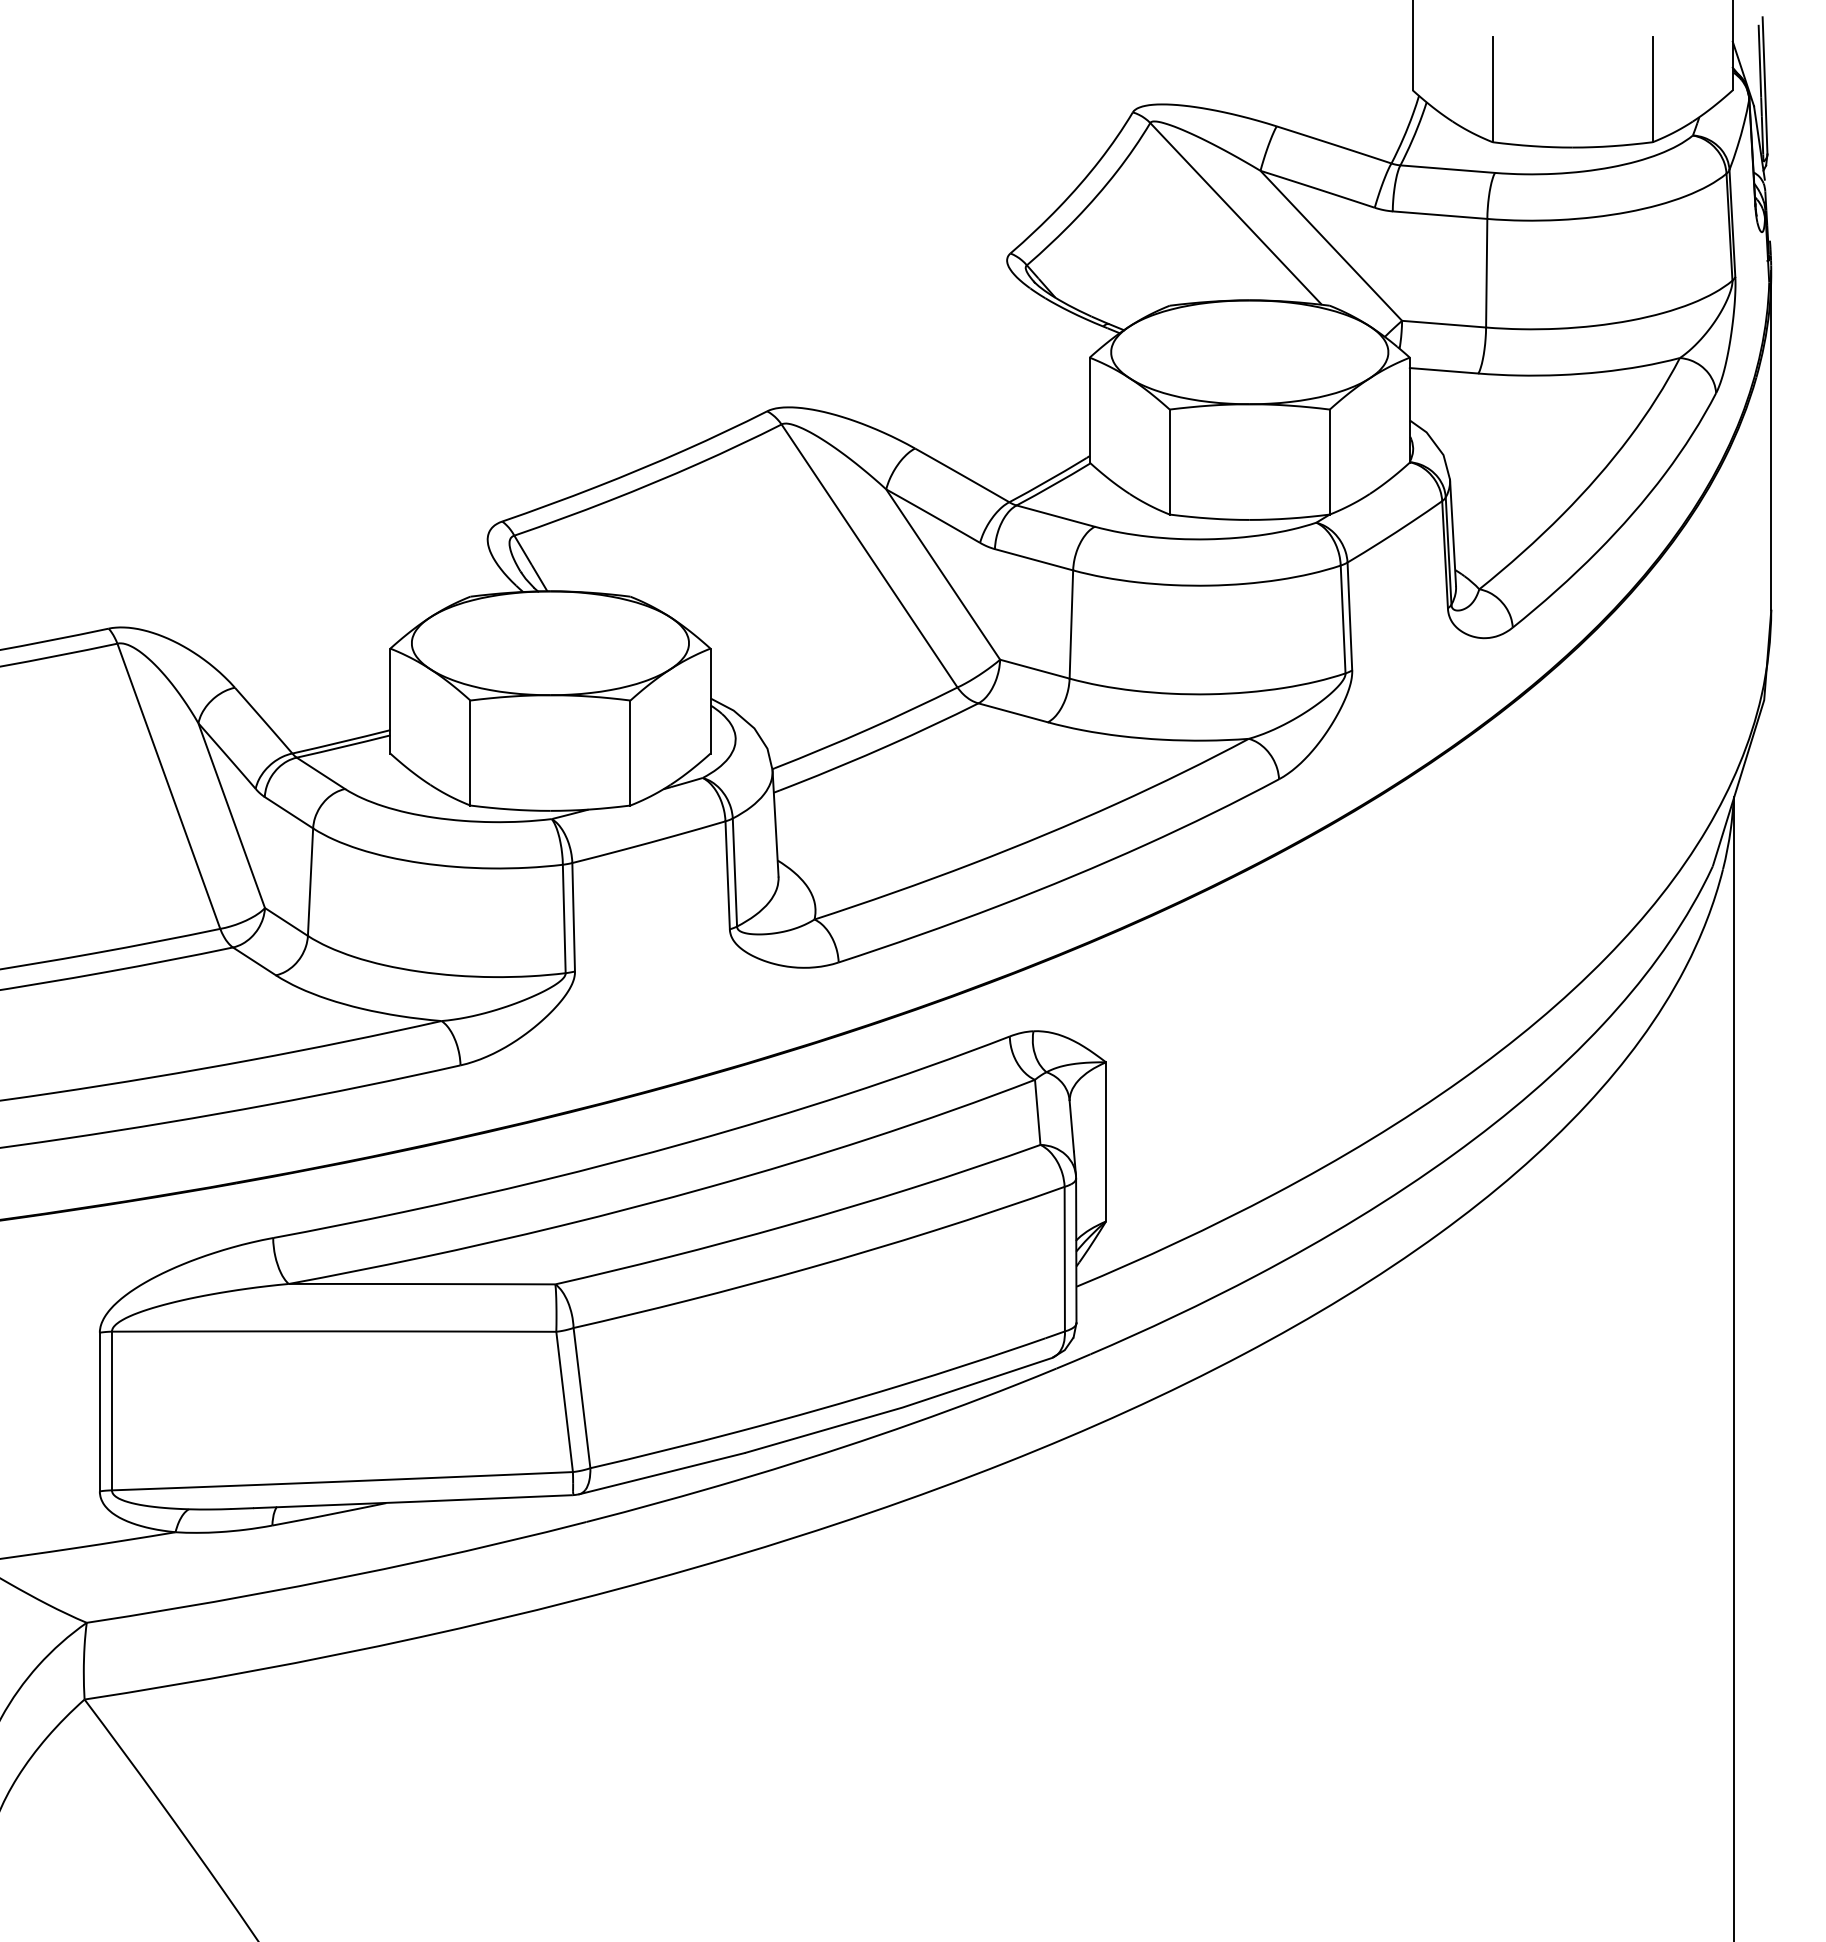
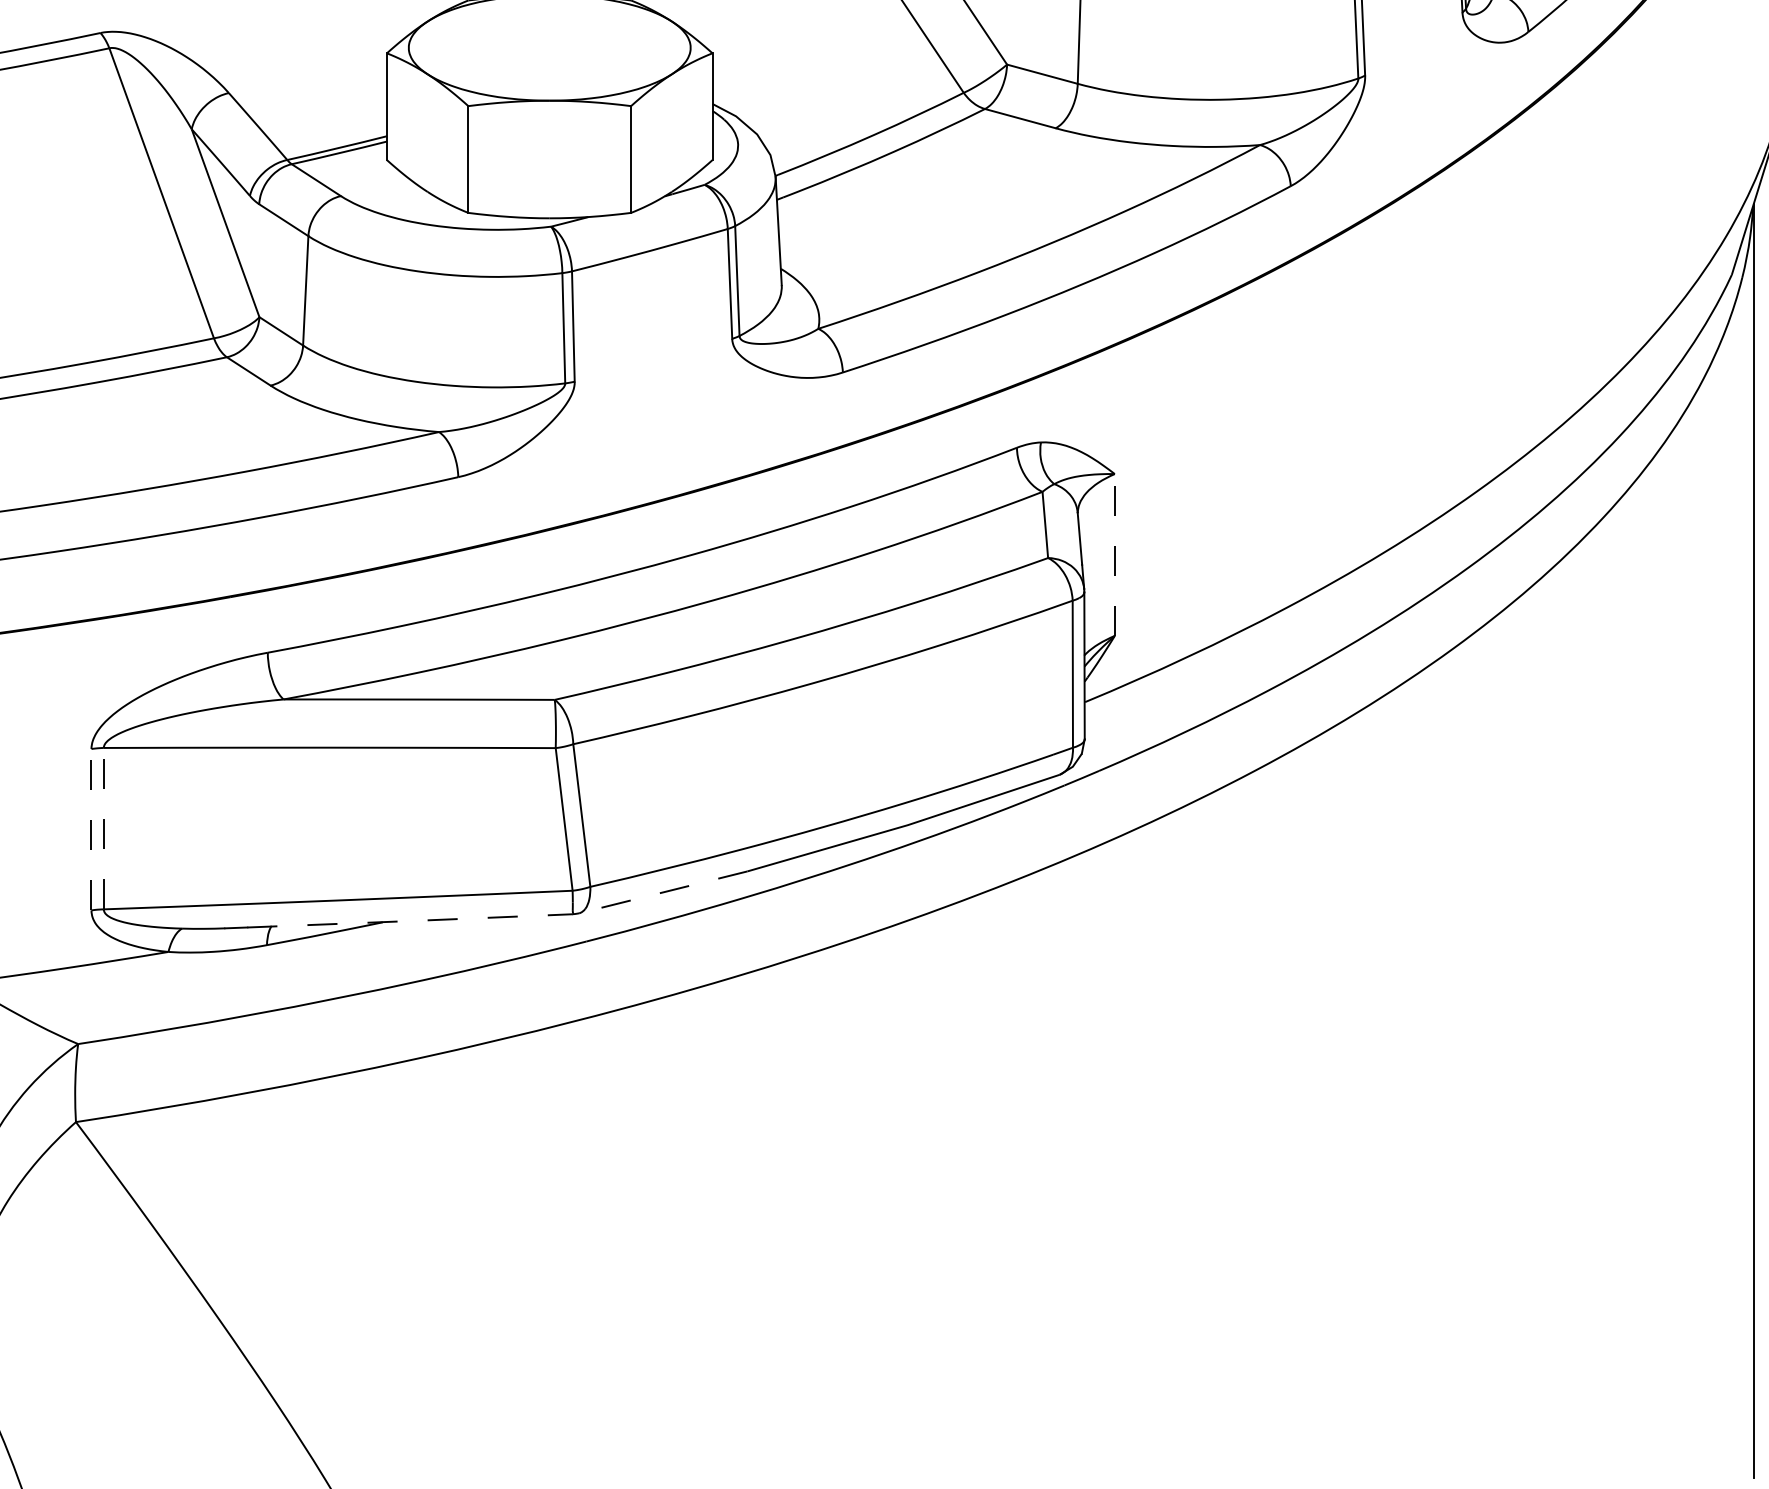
line: (1106, 1141) -> (1115, 554), solid -> dashed
line: (111, 1410) -> (103, 828), solid -> dashed
line: (99, 1411) -> (91, 829), solid -> dashed
line: (661, 1473) -> (662, 892), solid -> dashed
line: (413, 1501) -> (410, 920), solid -> dashed

